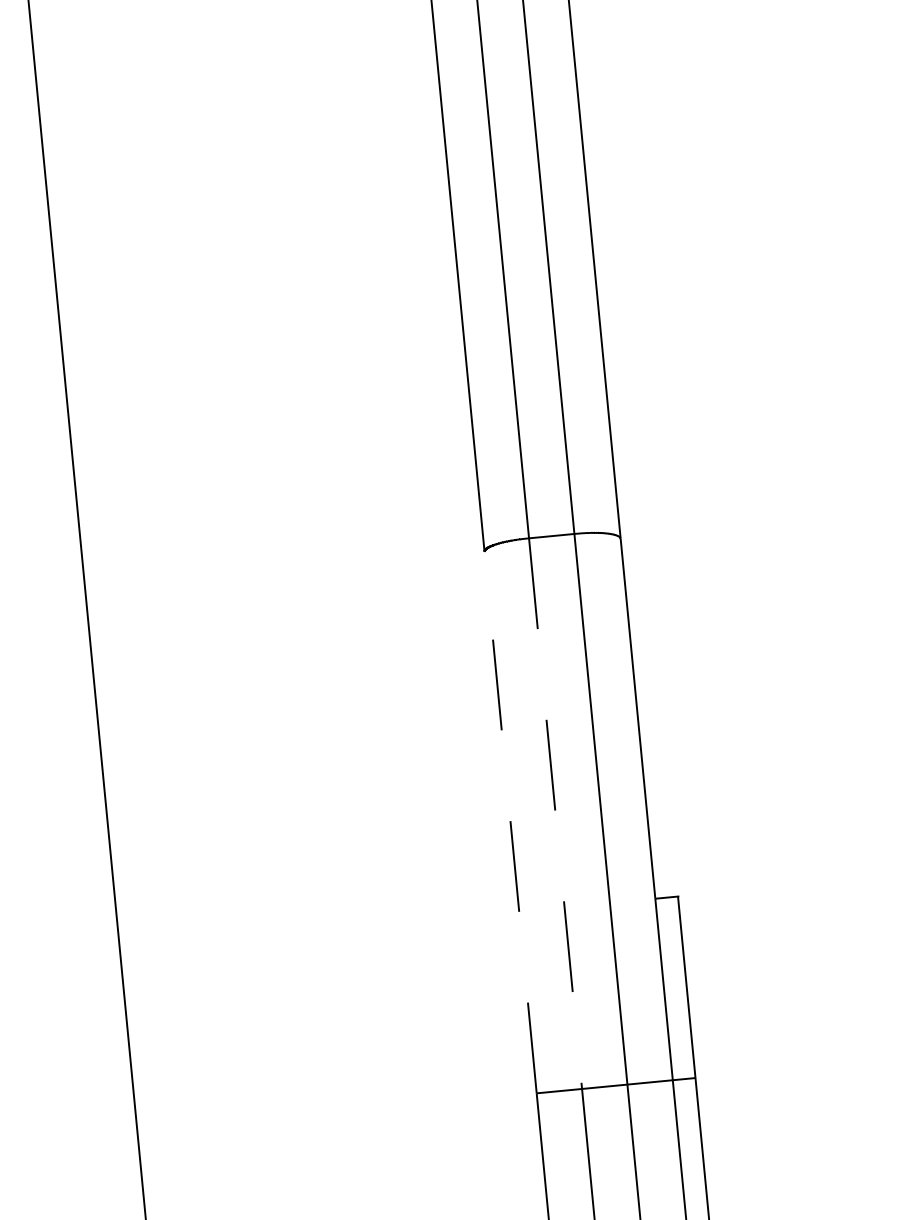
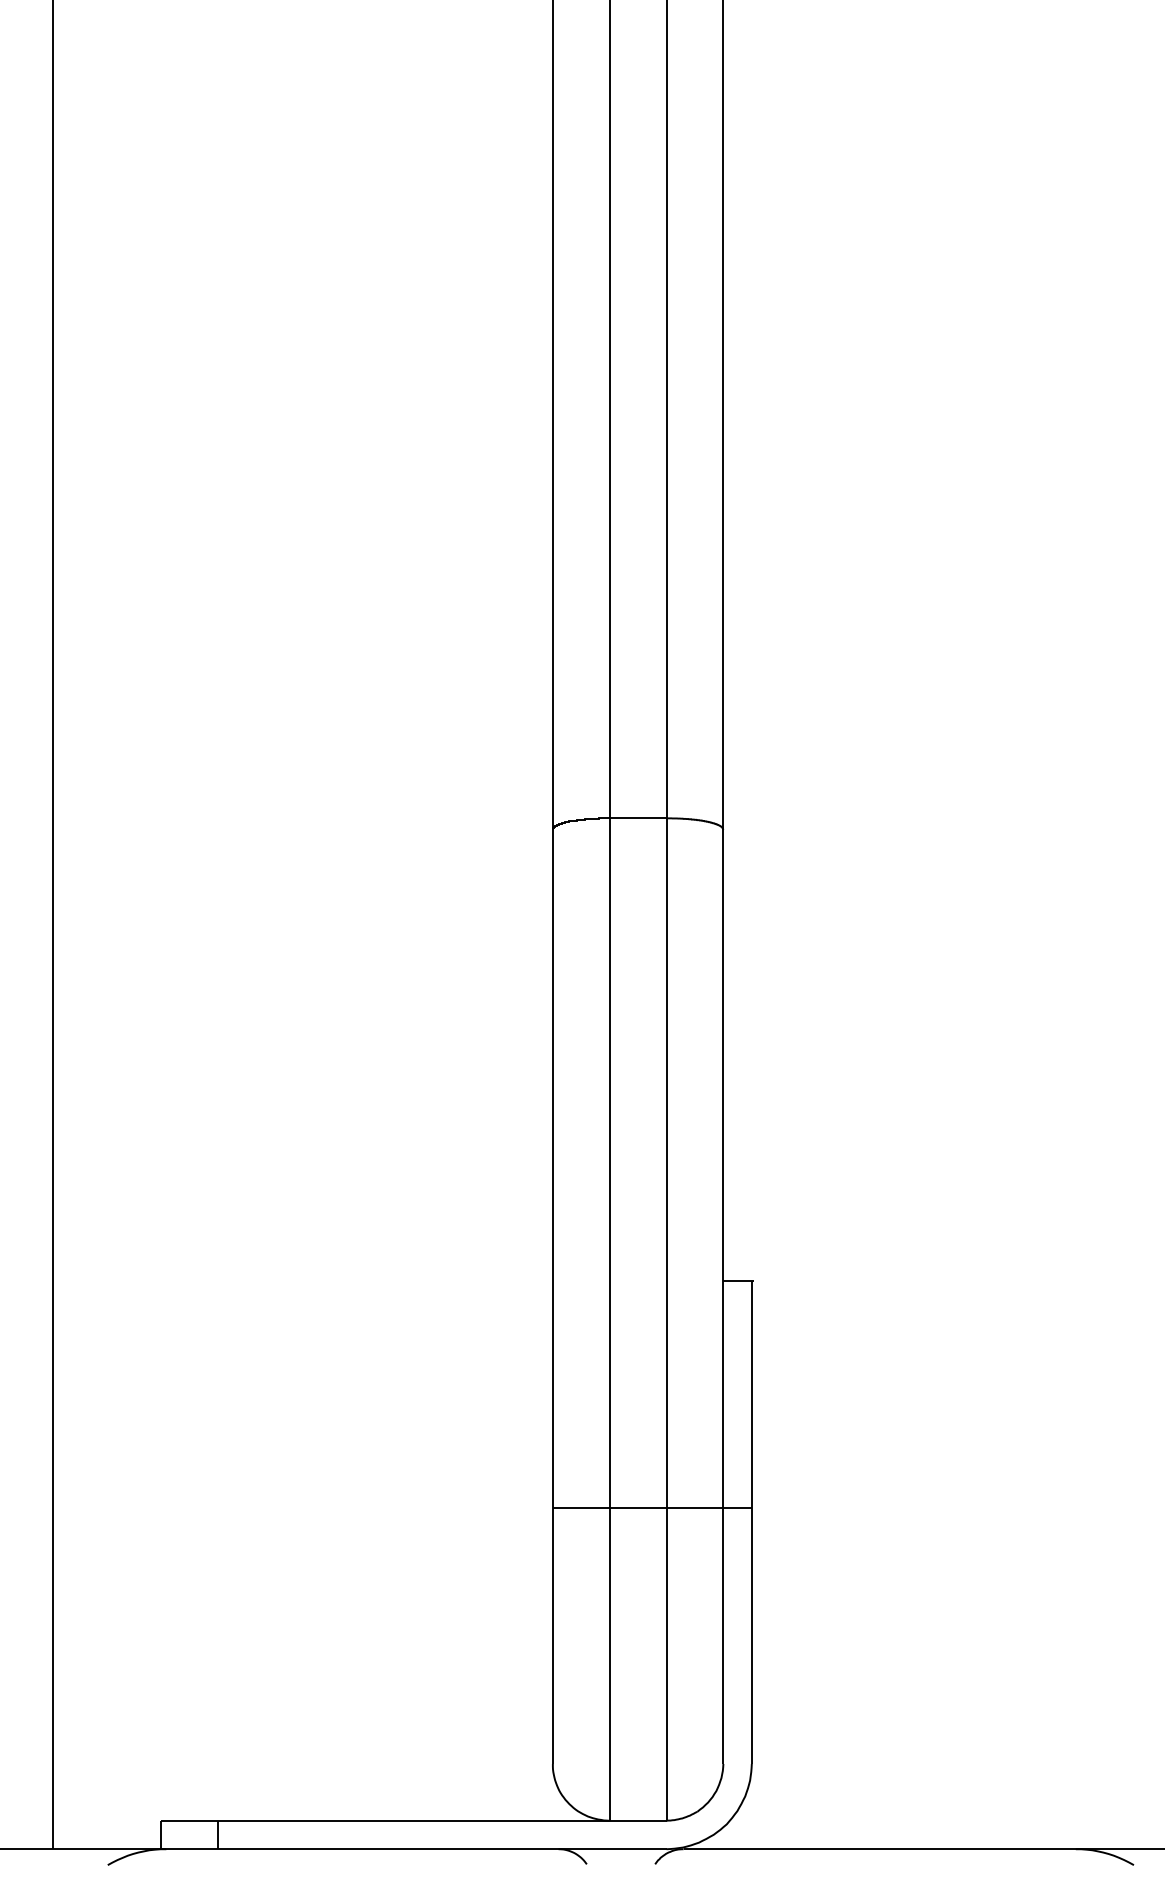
line: (555, 813) -> (609, 1163), dashed -> solid
line: (510, 822) -> (552, 1168), dashed -> solid

